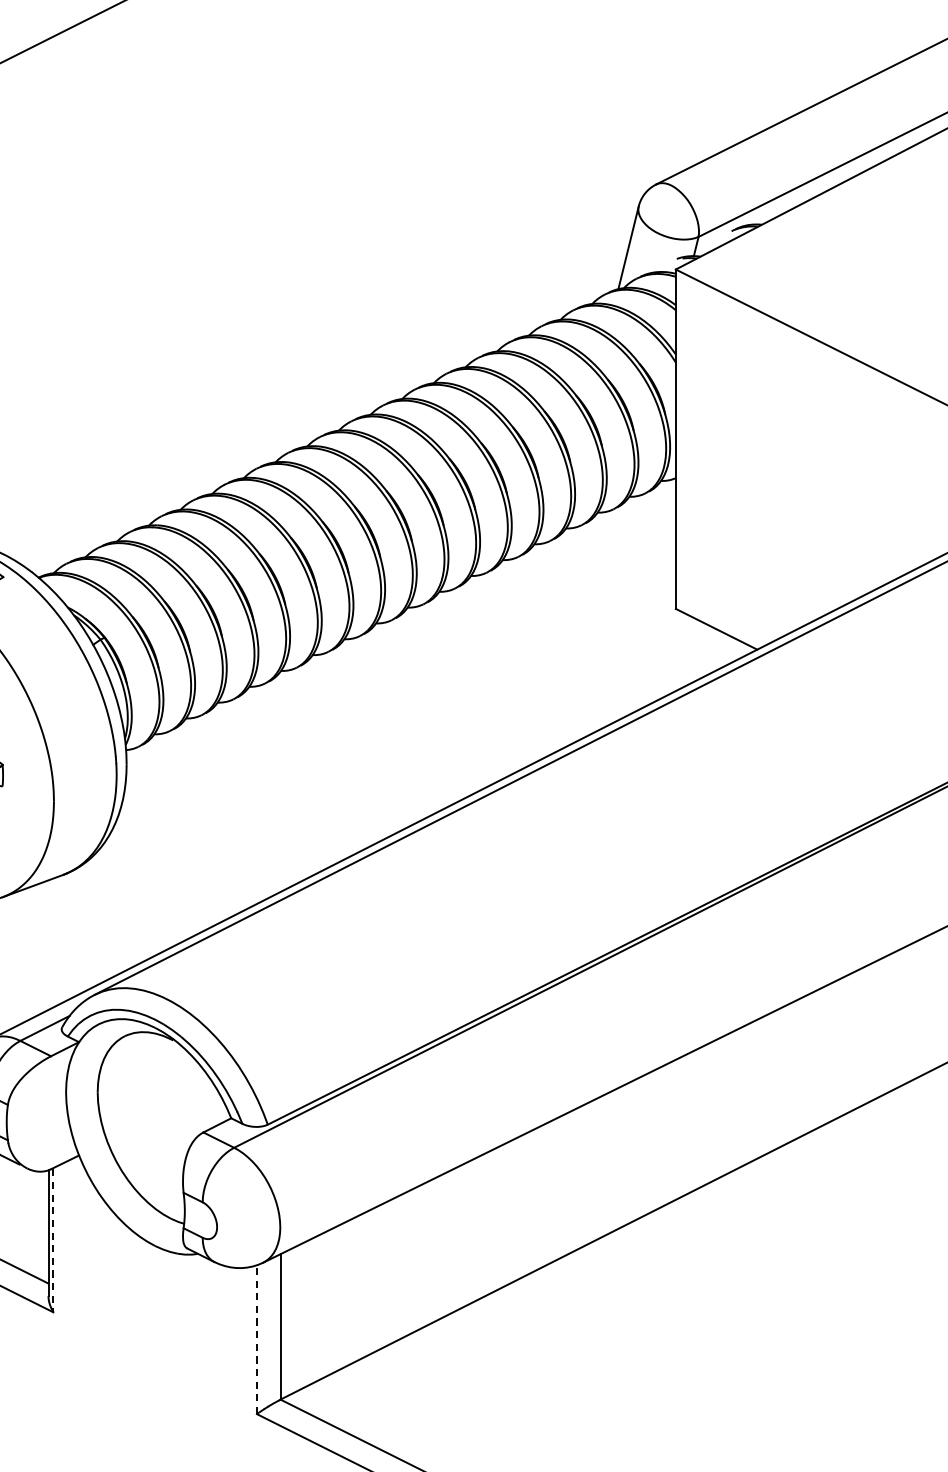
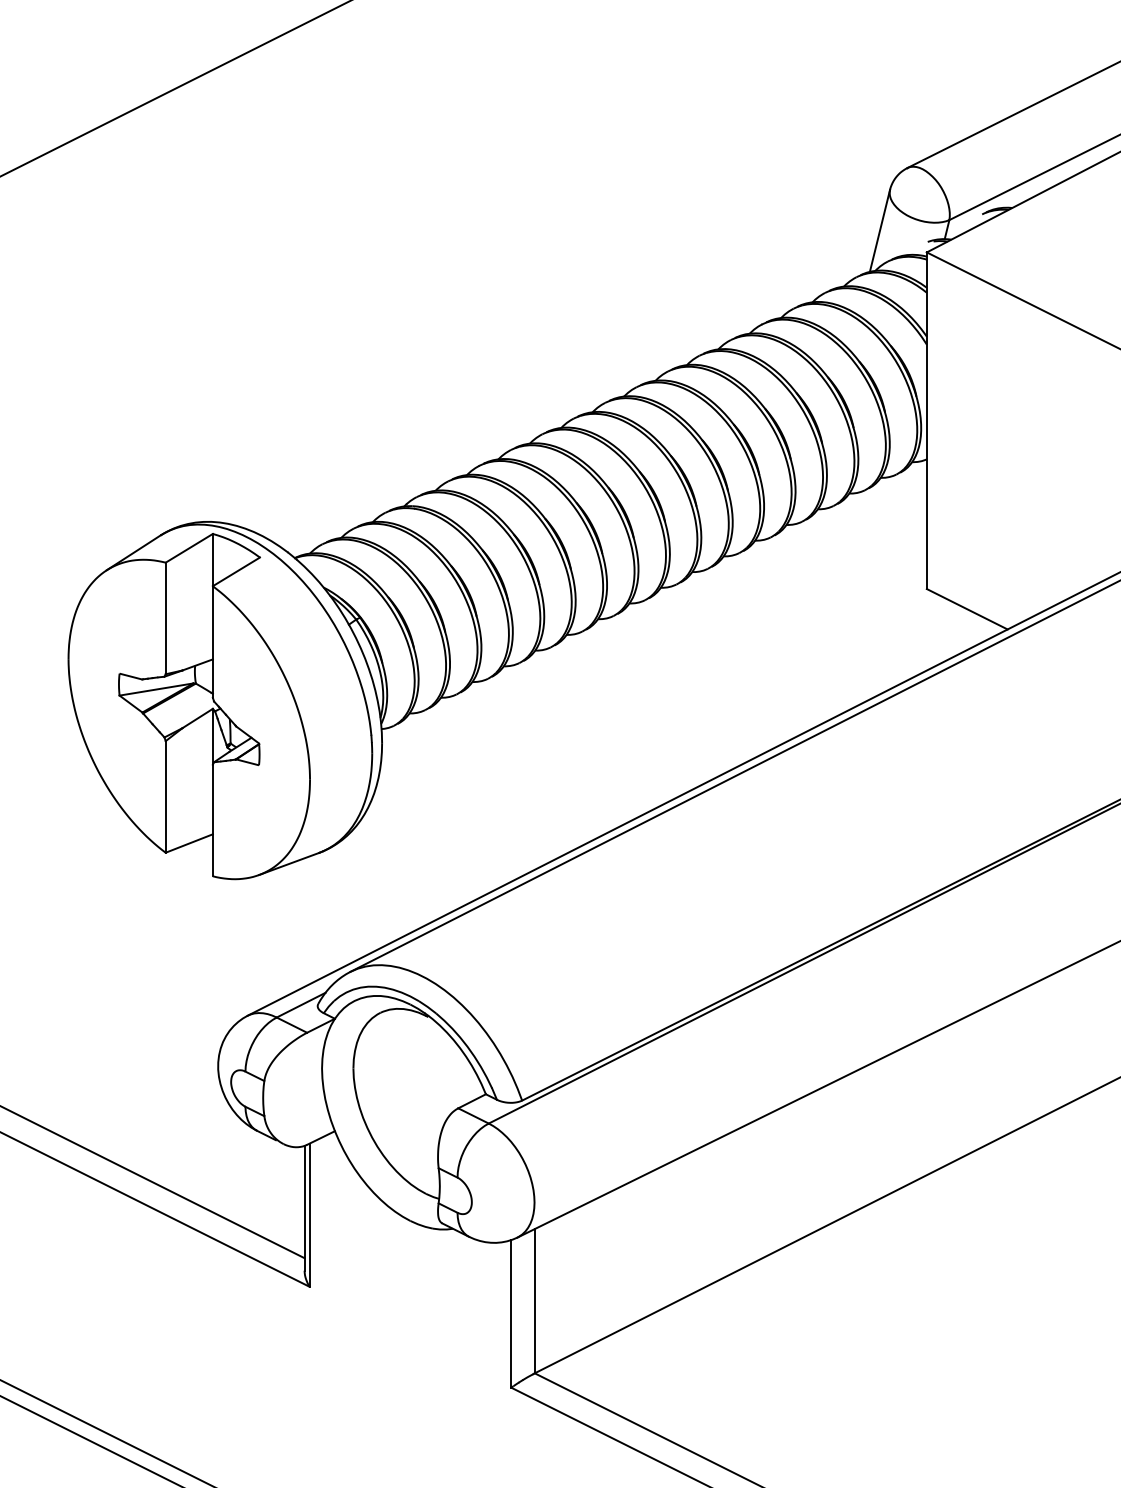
line: (53, 1240) -> (309, 1215), dashed -> solid
line: (257, 1339) -> (511, 1313), dashed -> solid

